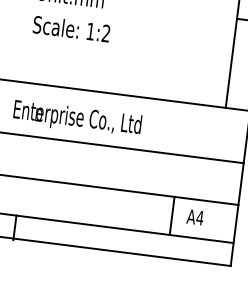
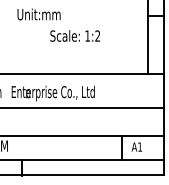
text: (70, 28) -> (74, 35), moved
text: (199, 217) -> (139, 146), A4 -> A1

